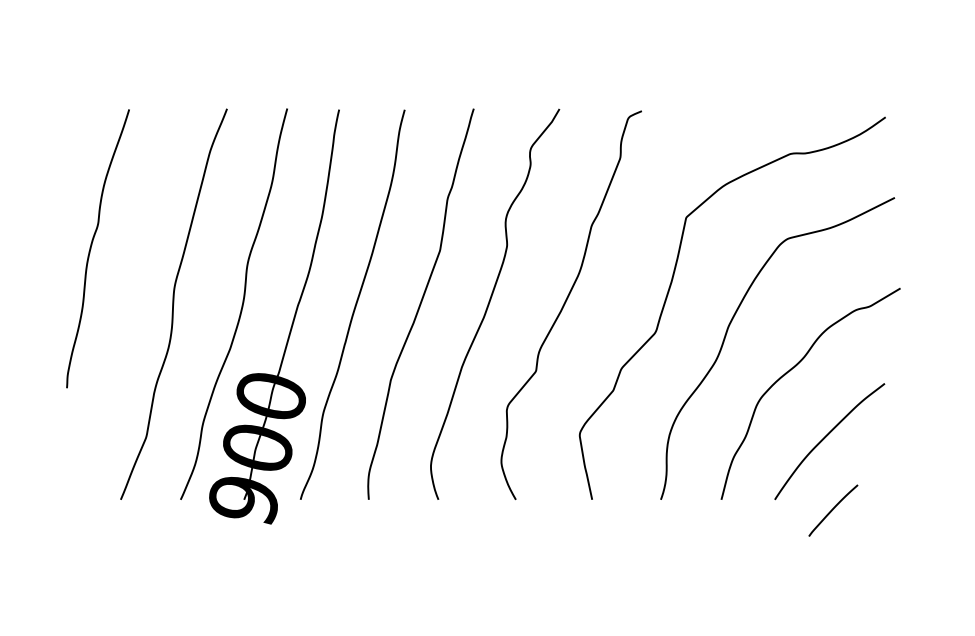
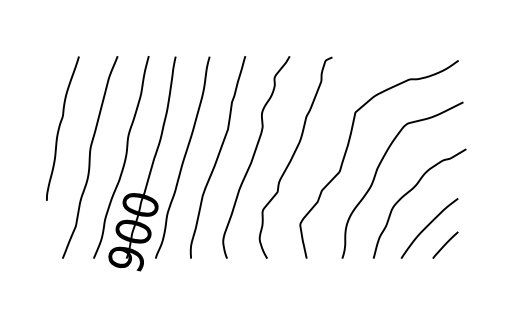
curve: (93, 246) -> (60, 127), moved
line: (833, 509) -> (445, 244), moved

